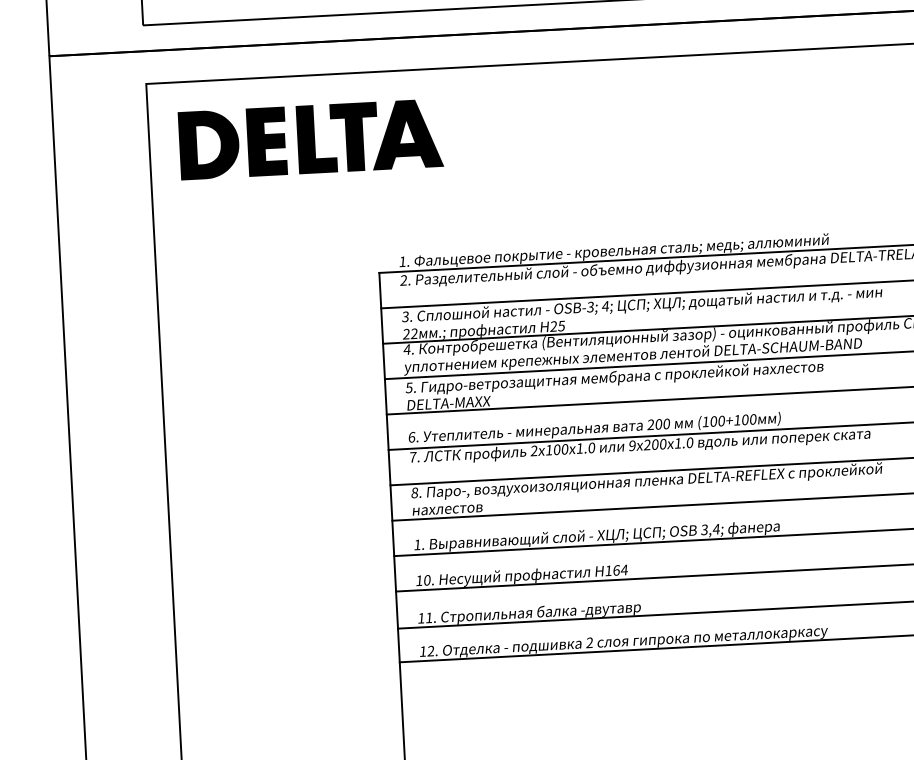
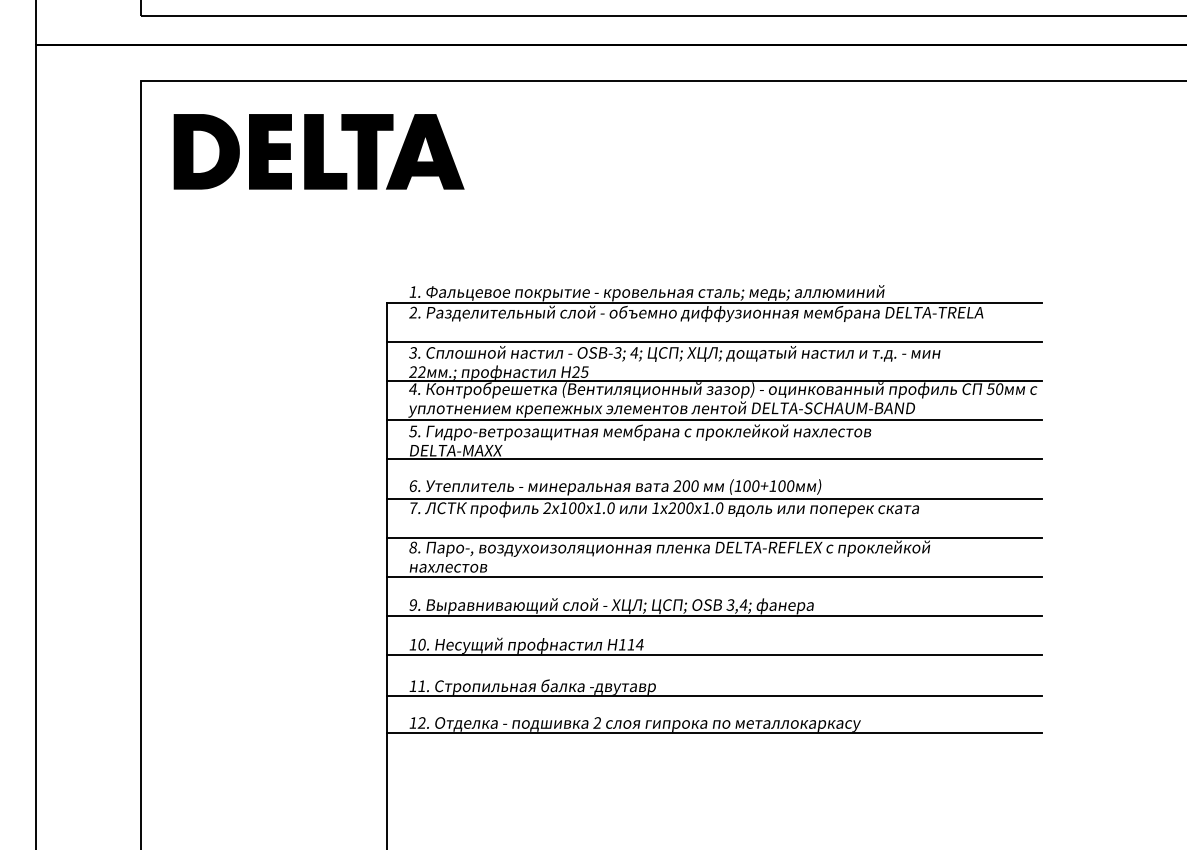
text: (632, 446) -> (655, 508), 9 -> 1
text: (417, 544) -> (413, 604), 1. -> 9.
text: (616, 570) -> (631, 644), 164 -> 114

